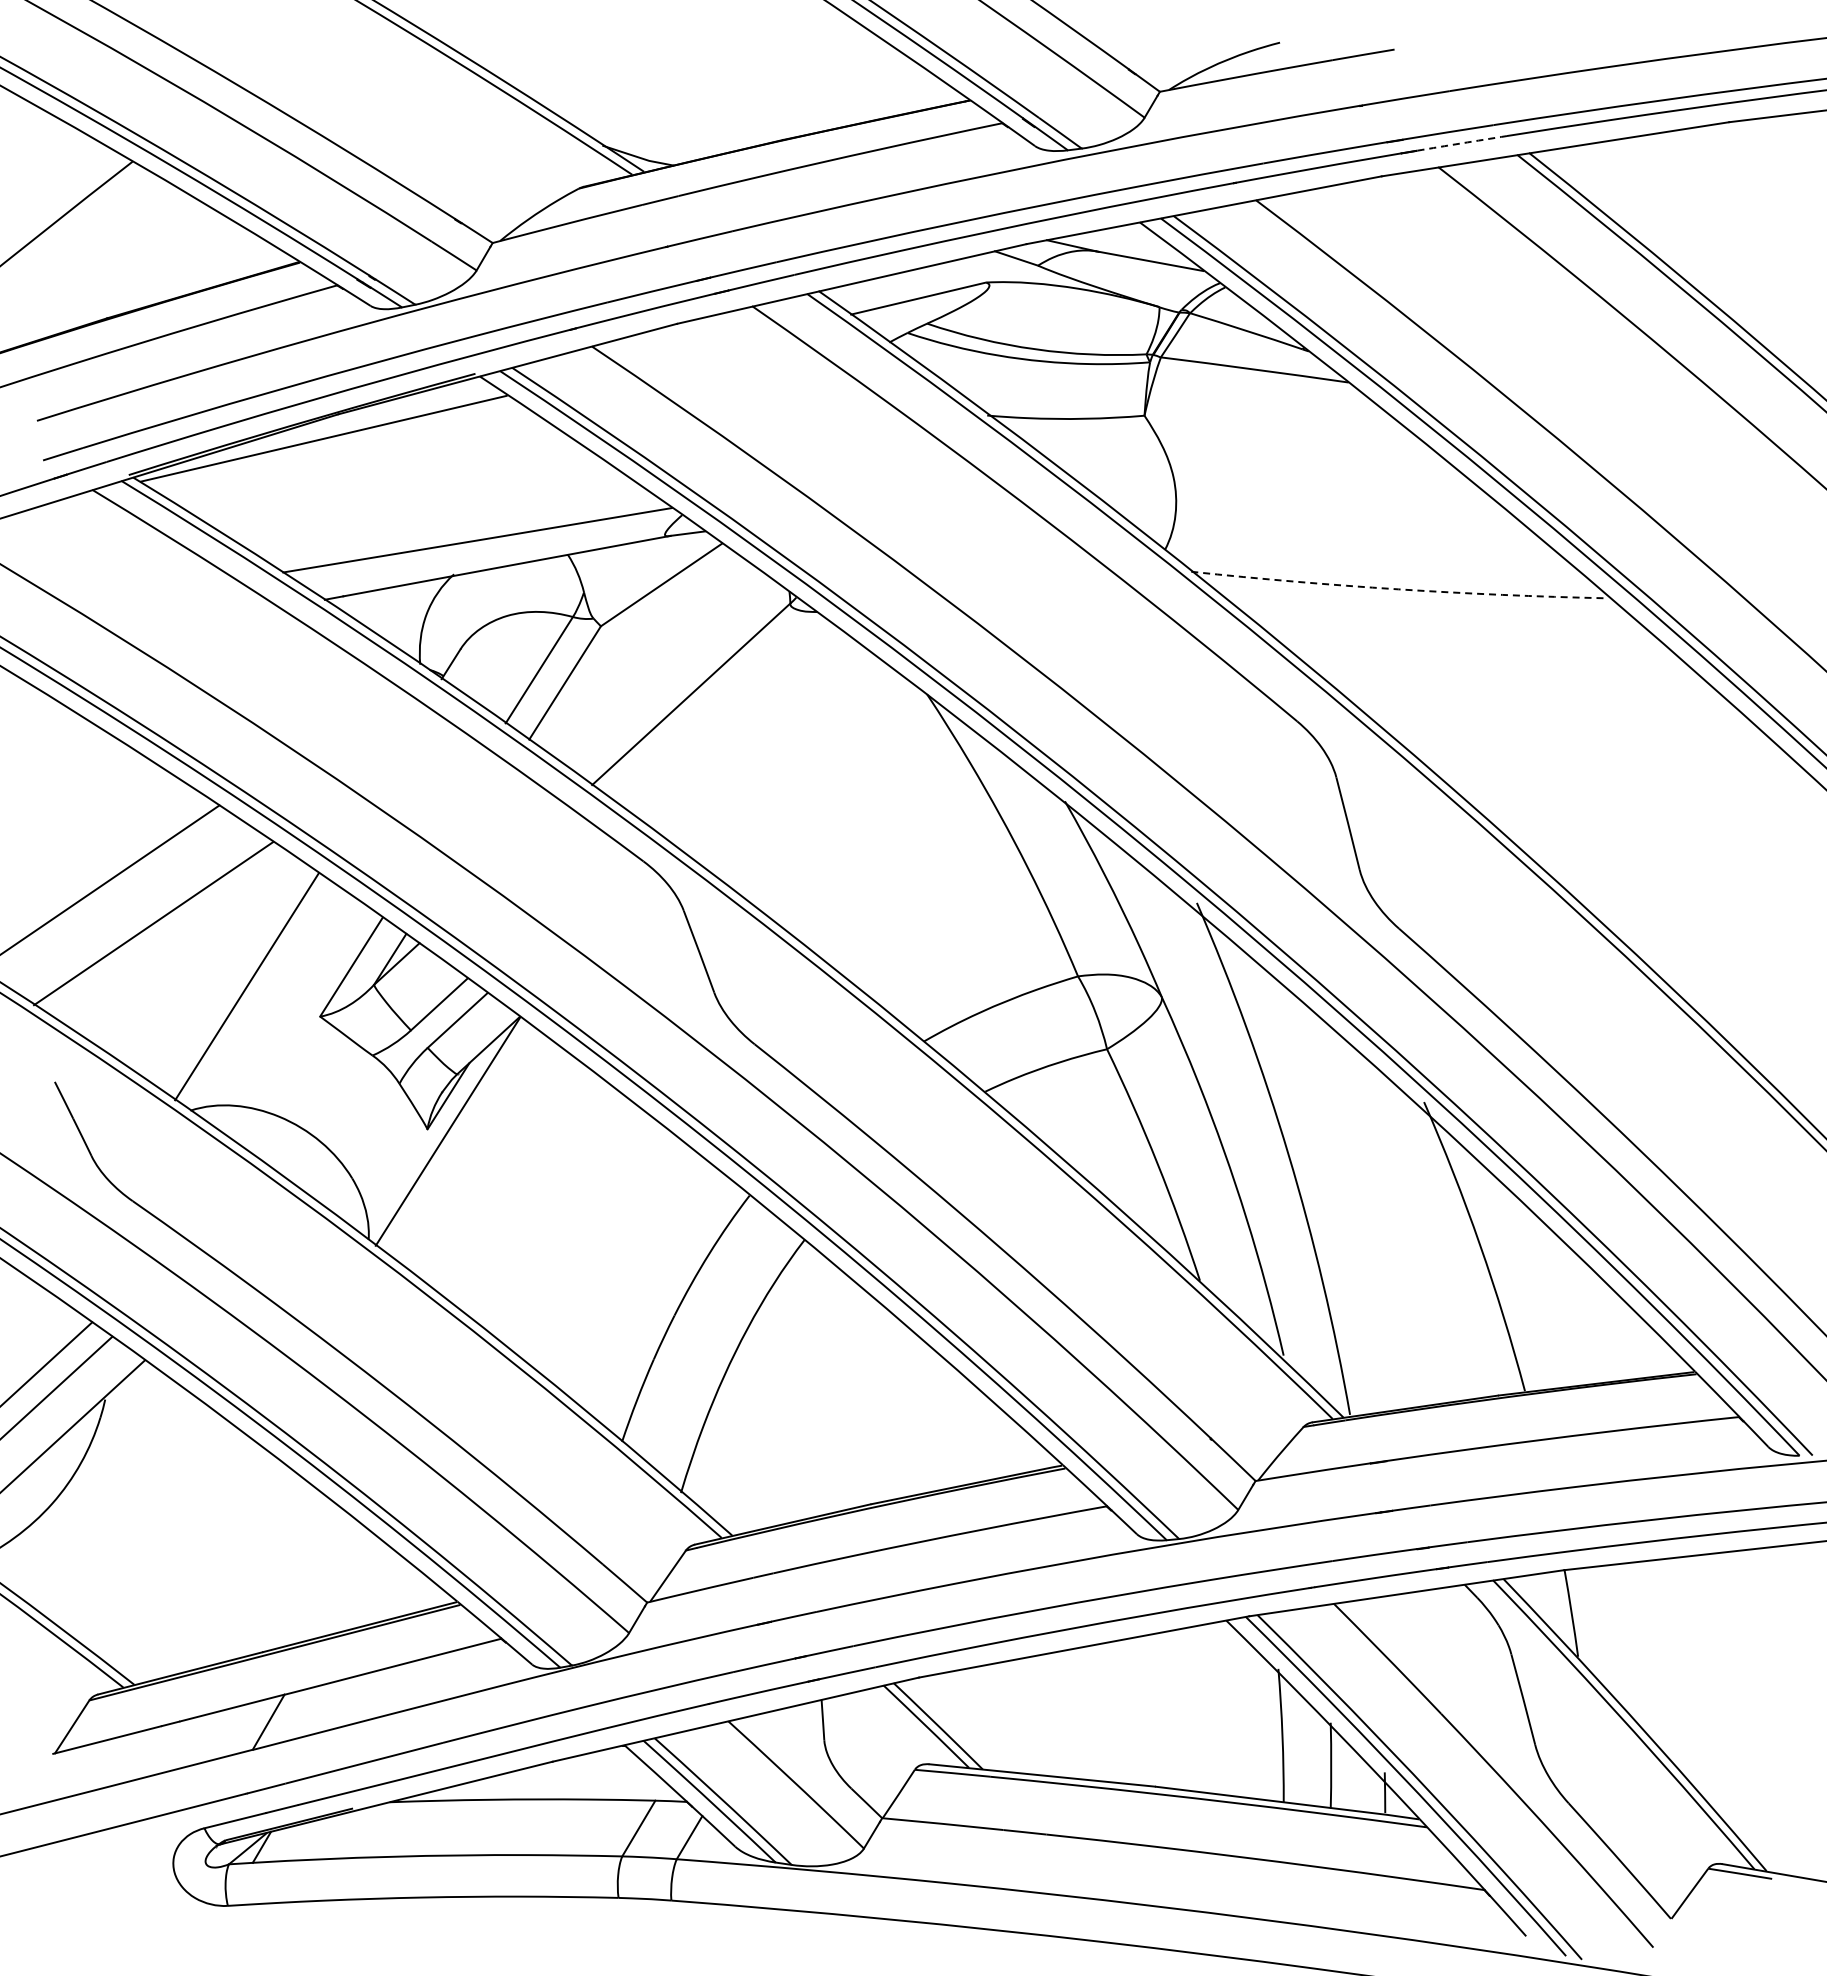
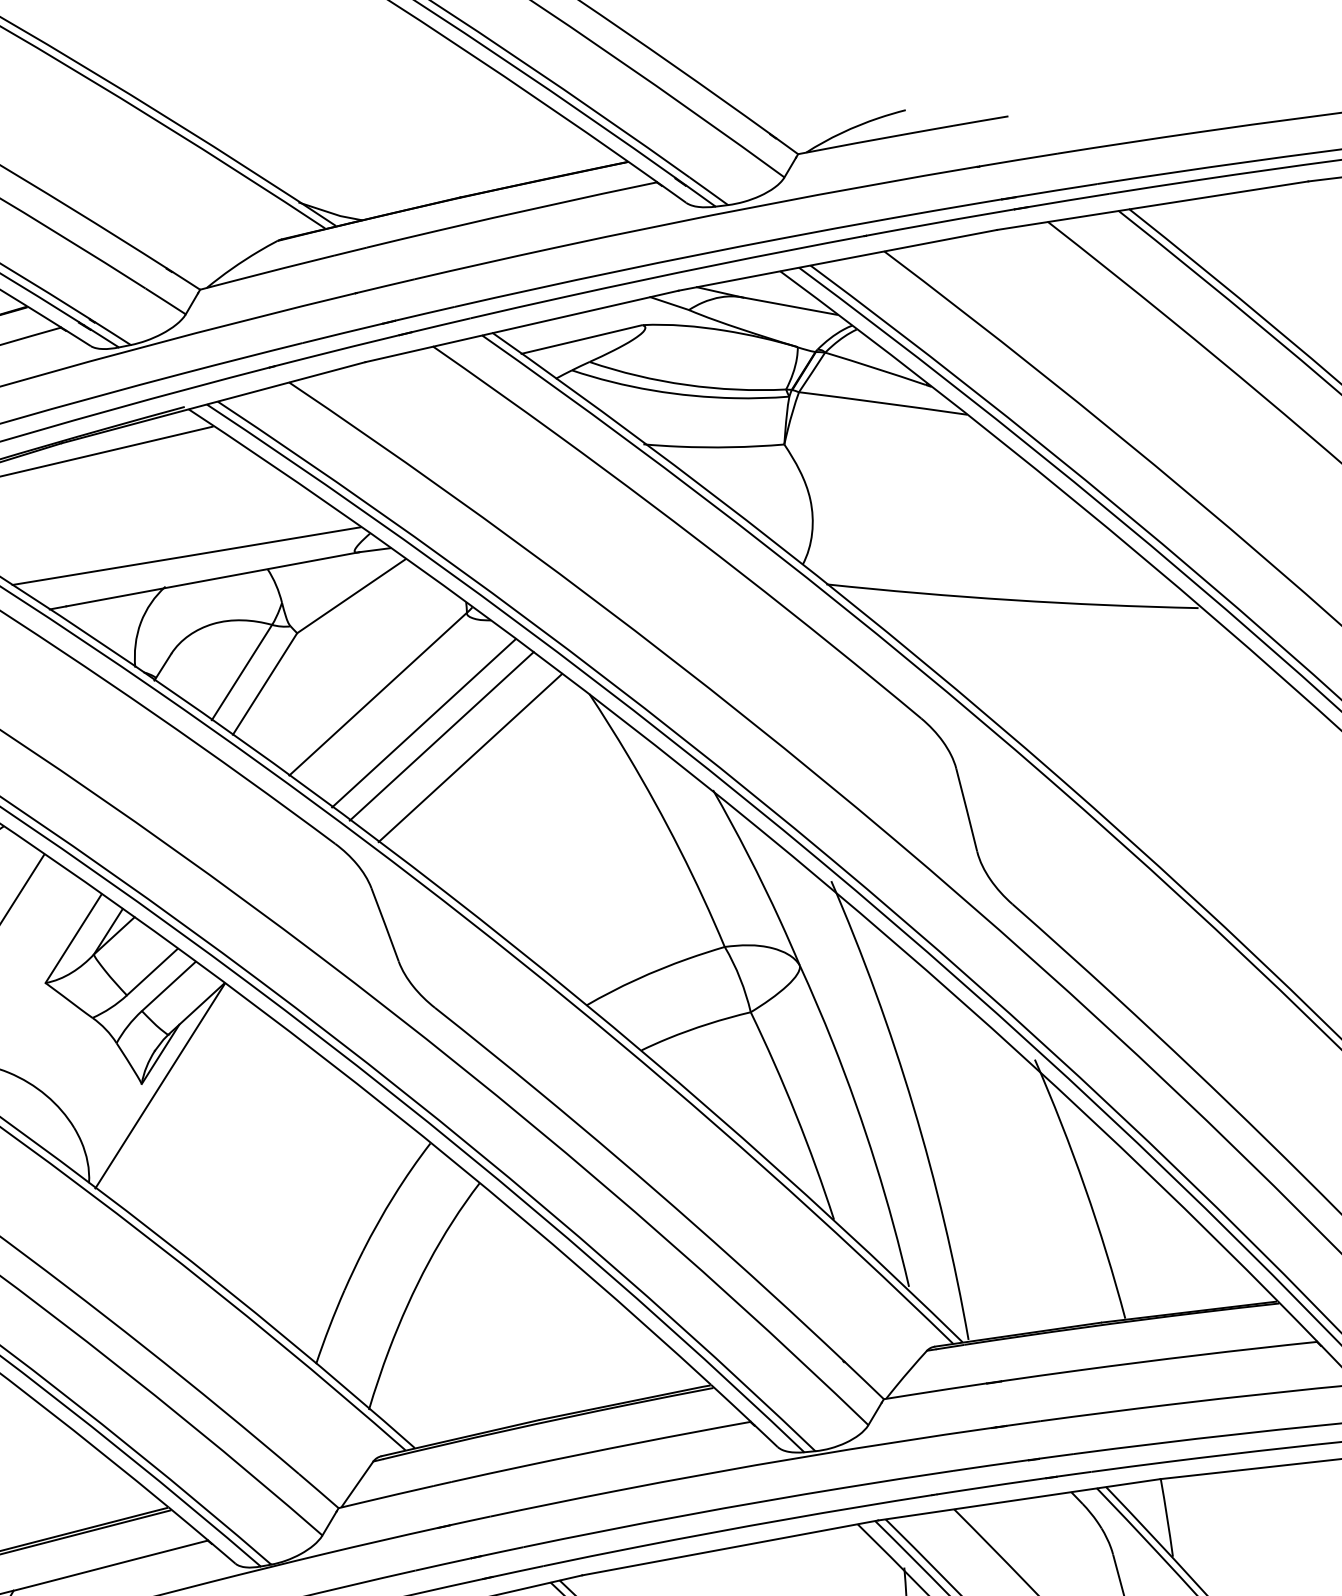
arc: (1461, 143) -> (1068, 200), dashed -> solid
arc: (1398, 589) -> (1011, 600), dashed -> solid
line: (741, 726) -> (423, 723), added
line: (761, 741) -> (441, 736), added
line: (793, 765) -> (469, 757), added

